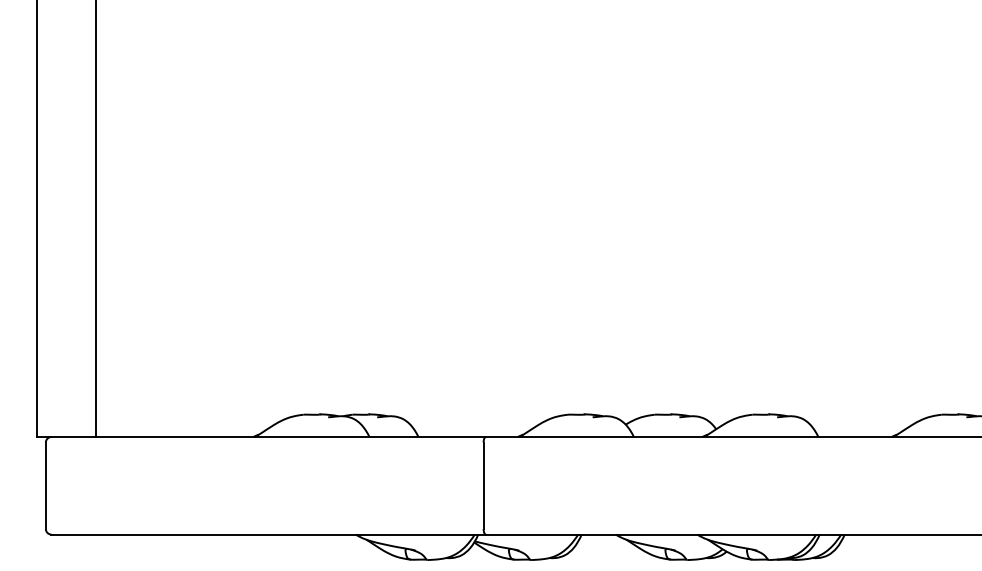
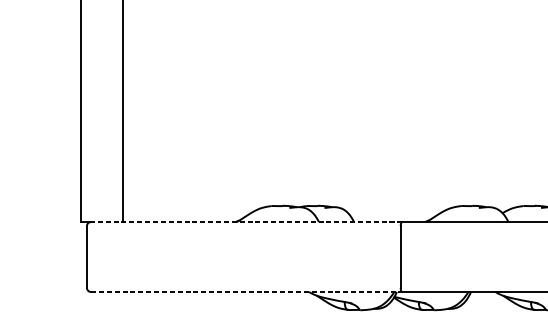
line: (268, 437) -> (246, 222), solid -> dashed
line: (269, 534) -> (247, 291), solid -> dashed

